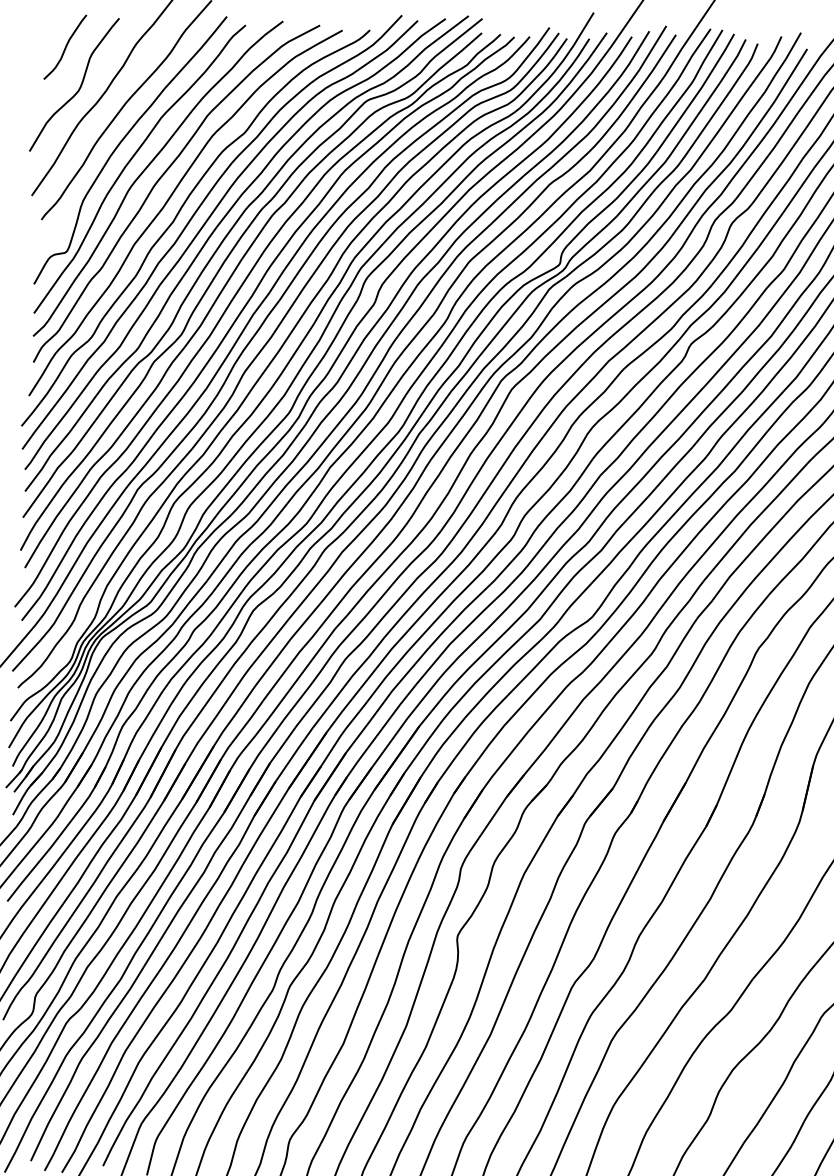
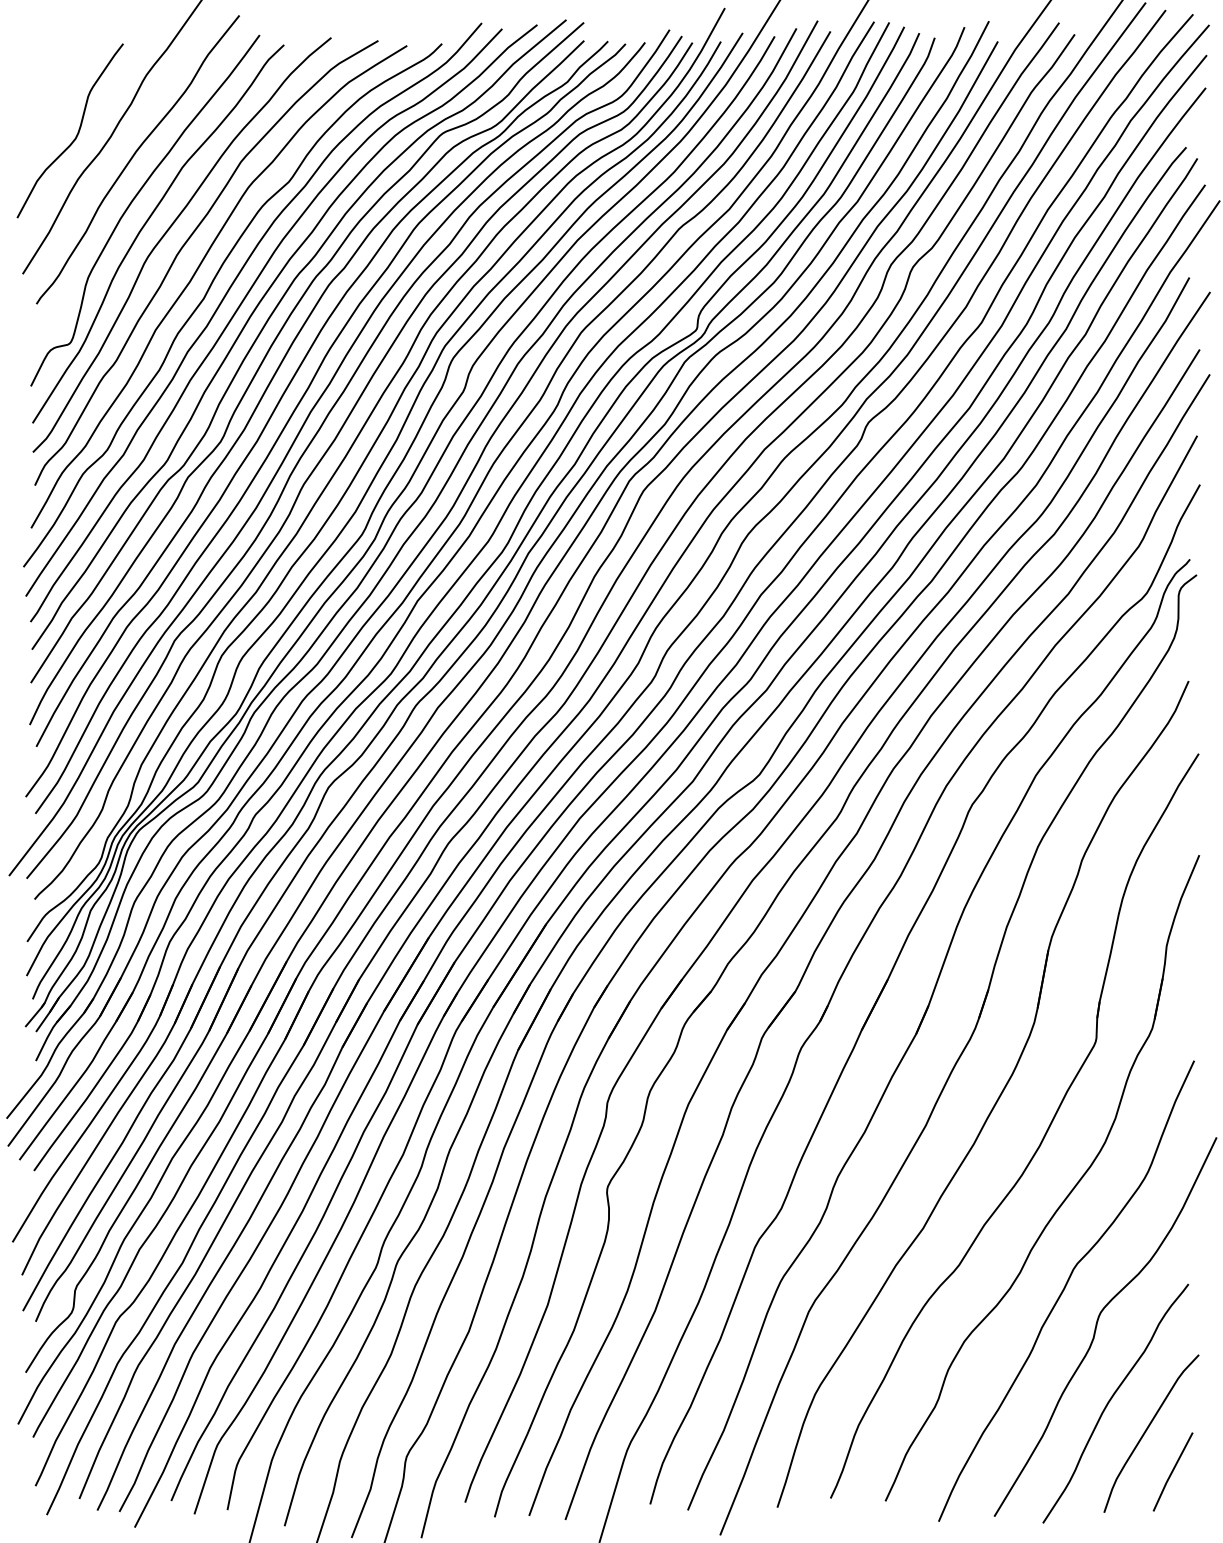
curve: (65, 47) -> (56, 83), removed

